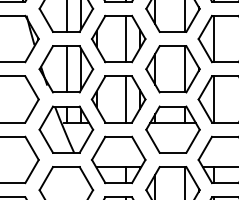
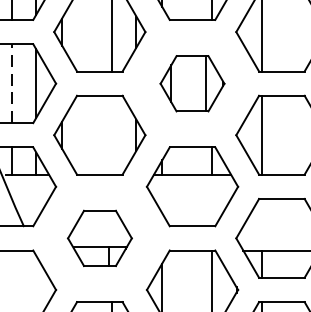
line: (67, 68) -> (12, 82), solid -> dashed
part: (172, 69) -> (191, 84), size x0.7
line: (125, 99) -> (111, 135), removed
part: (118, 159) -> (99, 237), size x0.7

